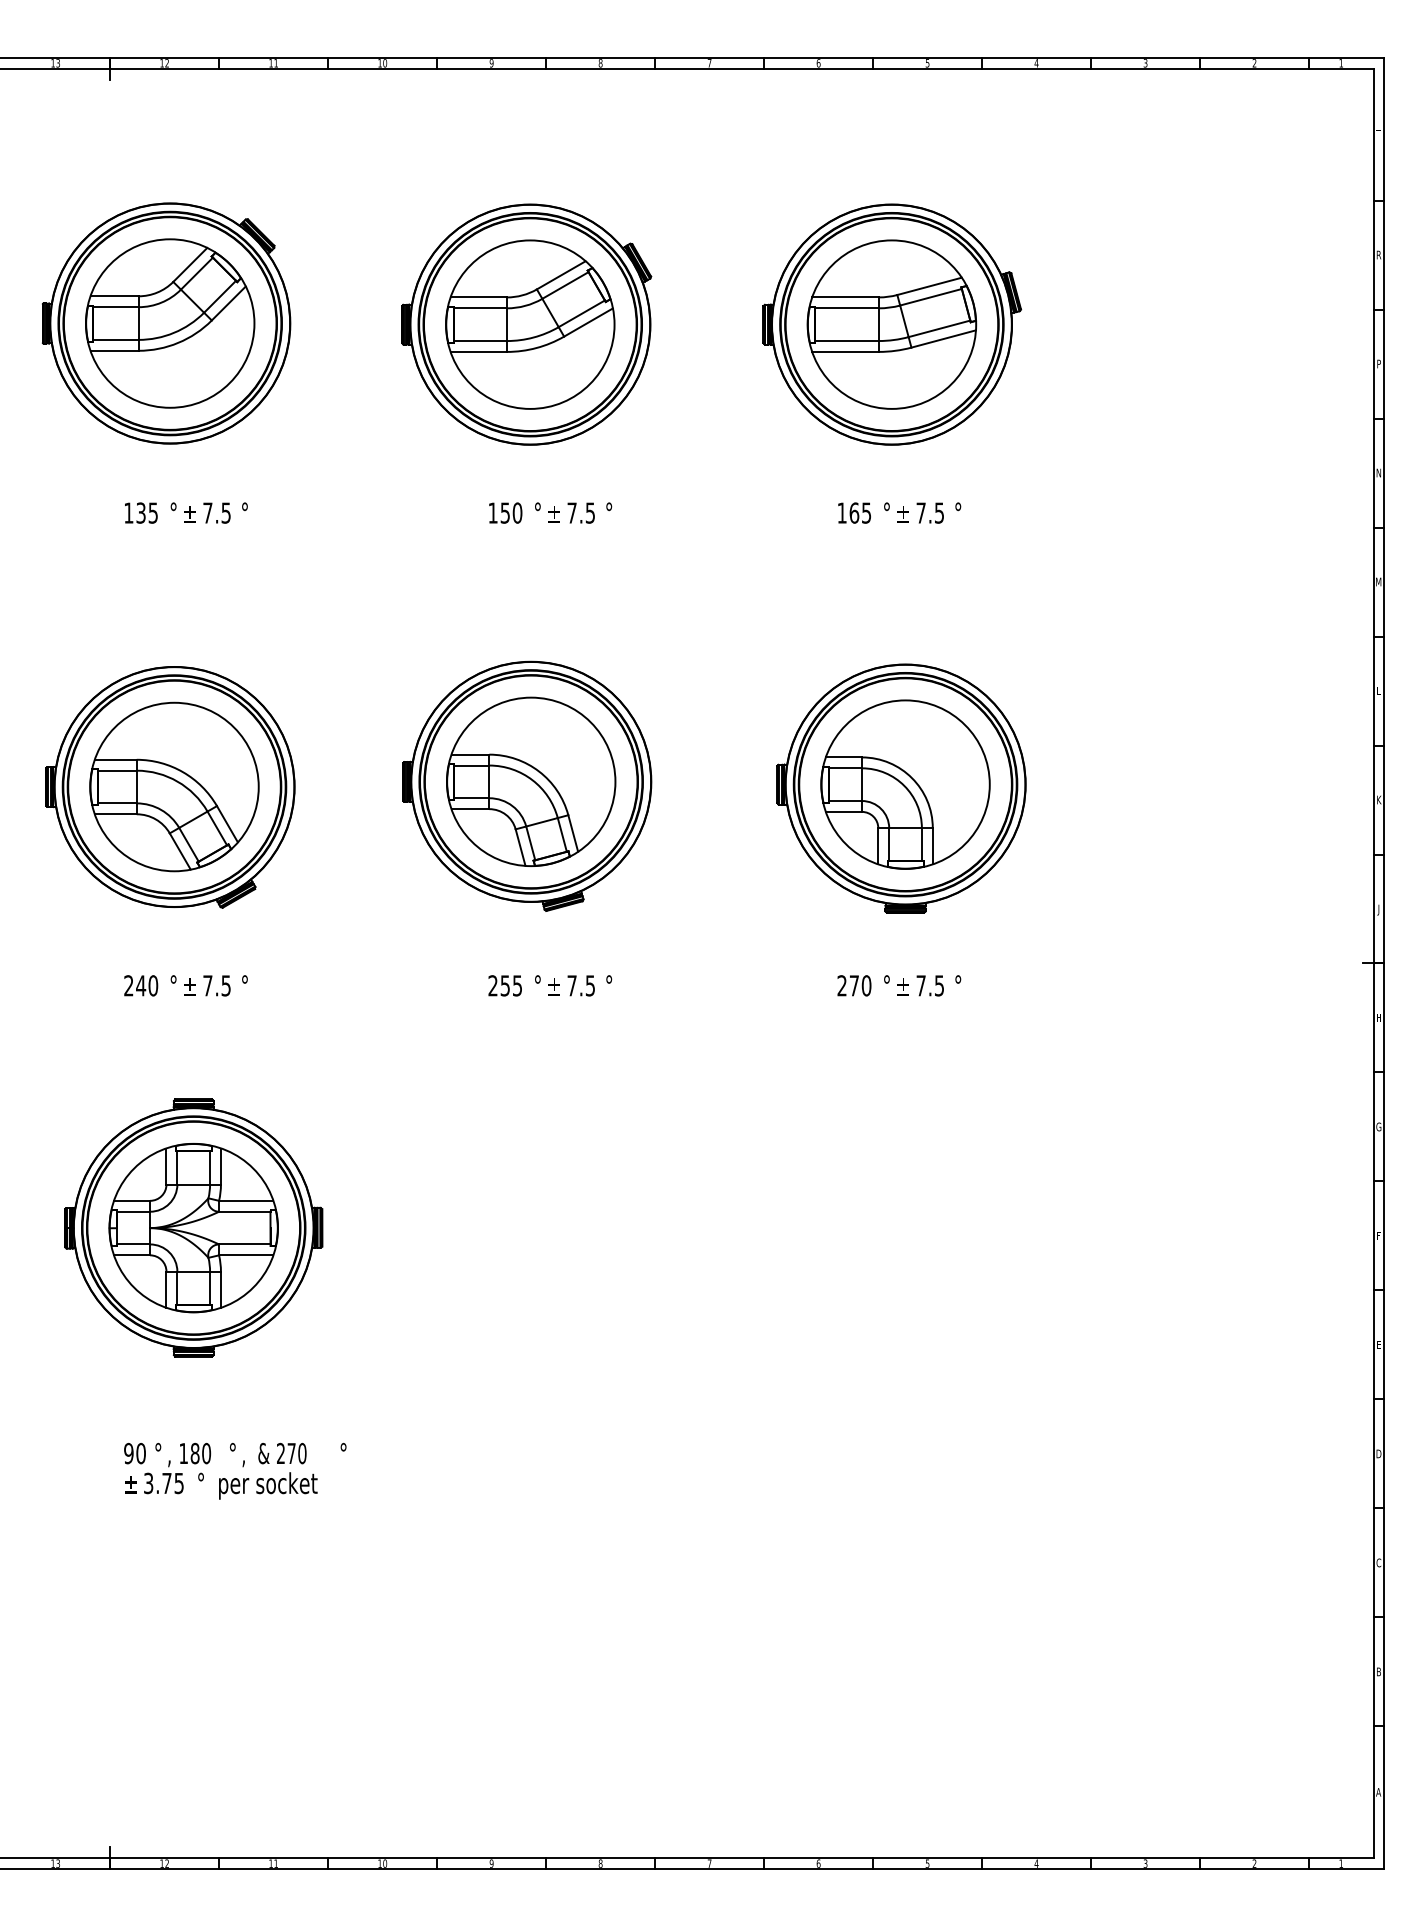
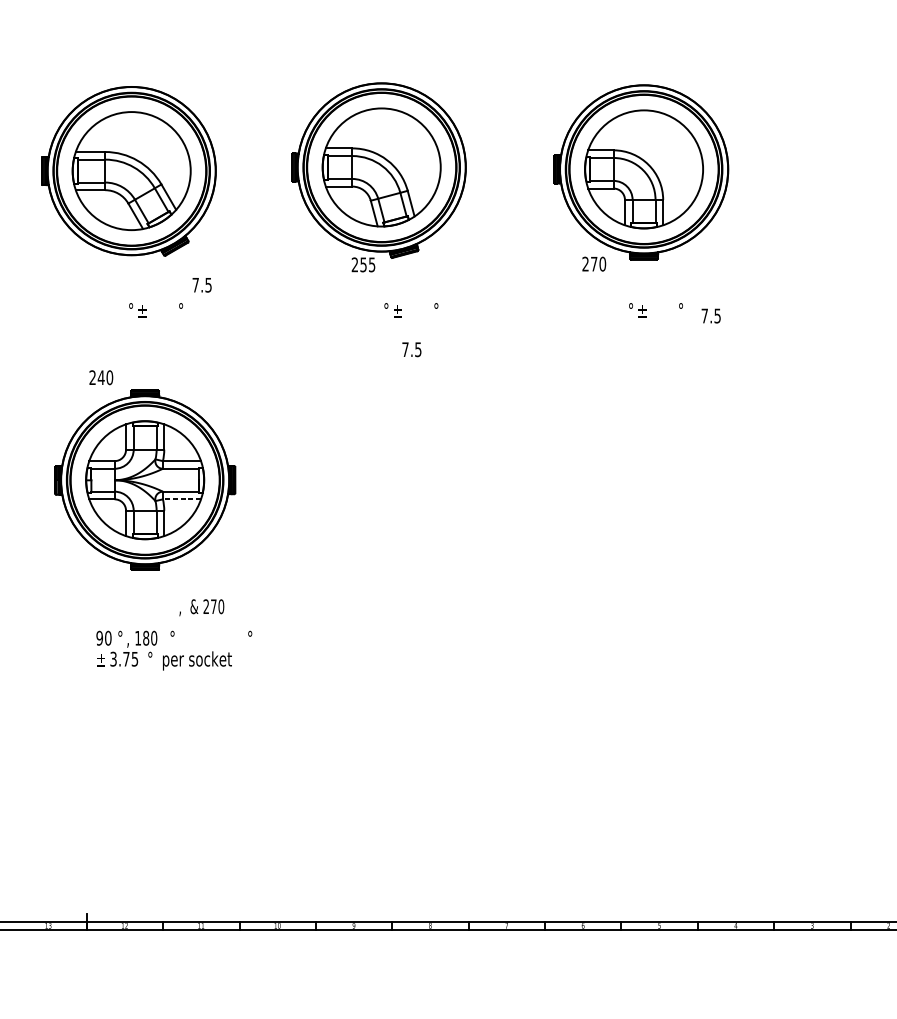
text: (141, 985) -> (101, 377), moved
text: (216, 985) -> (201, 284), moved
text: (504, 985) -> (362, 264), moved
text: (580, 985) -> (411, 349), moved
text: (854, 985) -> (594, 263), moved
text: (929, 985) -> (710, 315), moved
line: (245, 1255) -> (181, 499), solid -> dashed
text: (274, 1454) -> (201, 607), moved

